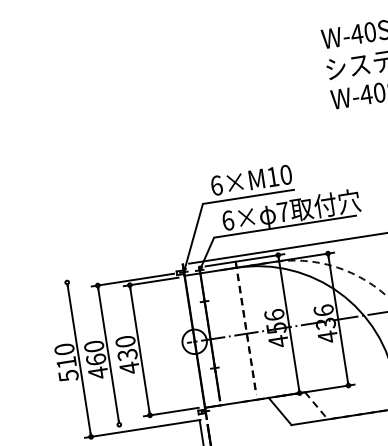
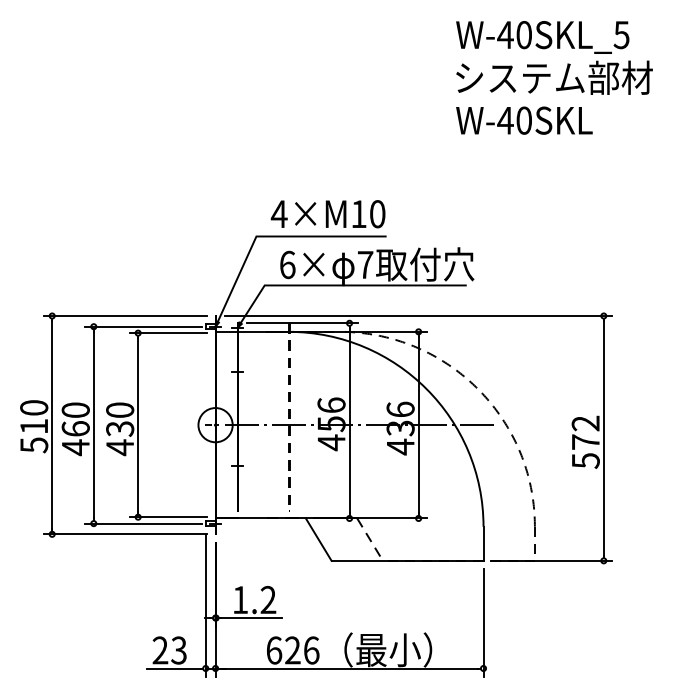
text: (216, 185) -> (278, 214), 6×M10 -> 4×M10
line: (119, 274) -> (125, 316), added
line: (154, 419) -> (143, 523), added

